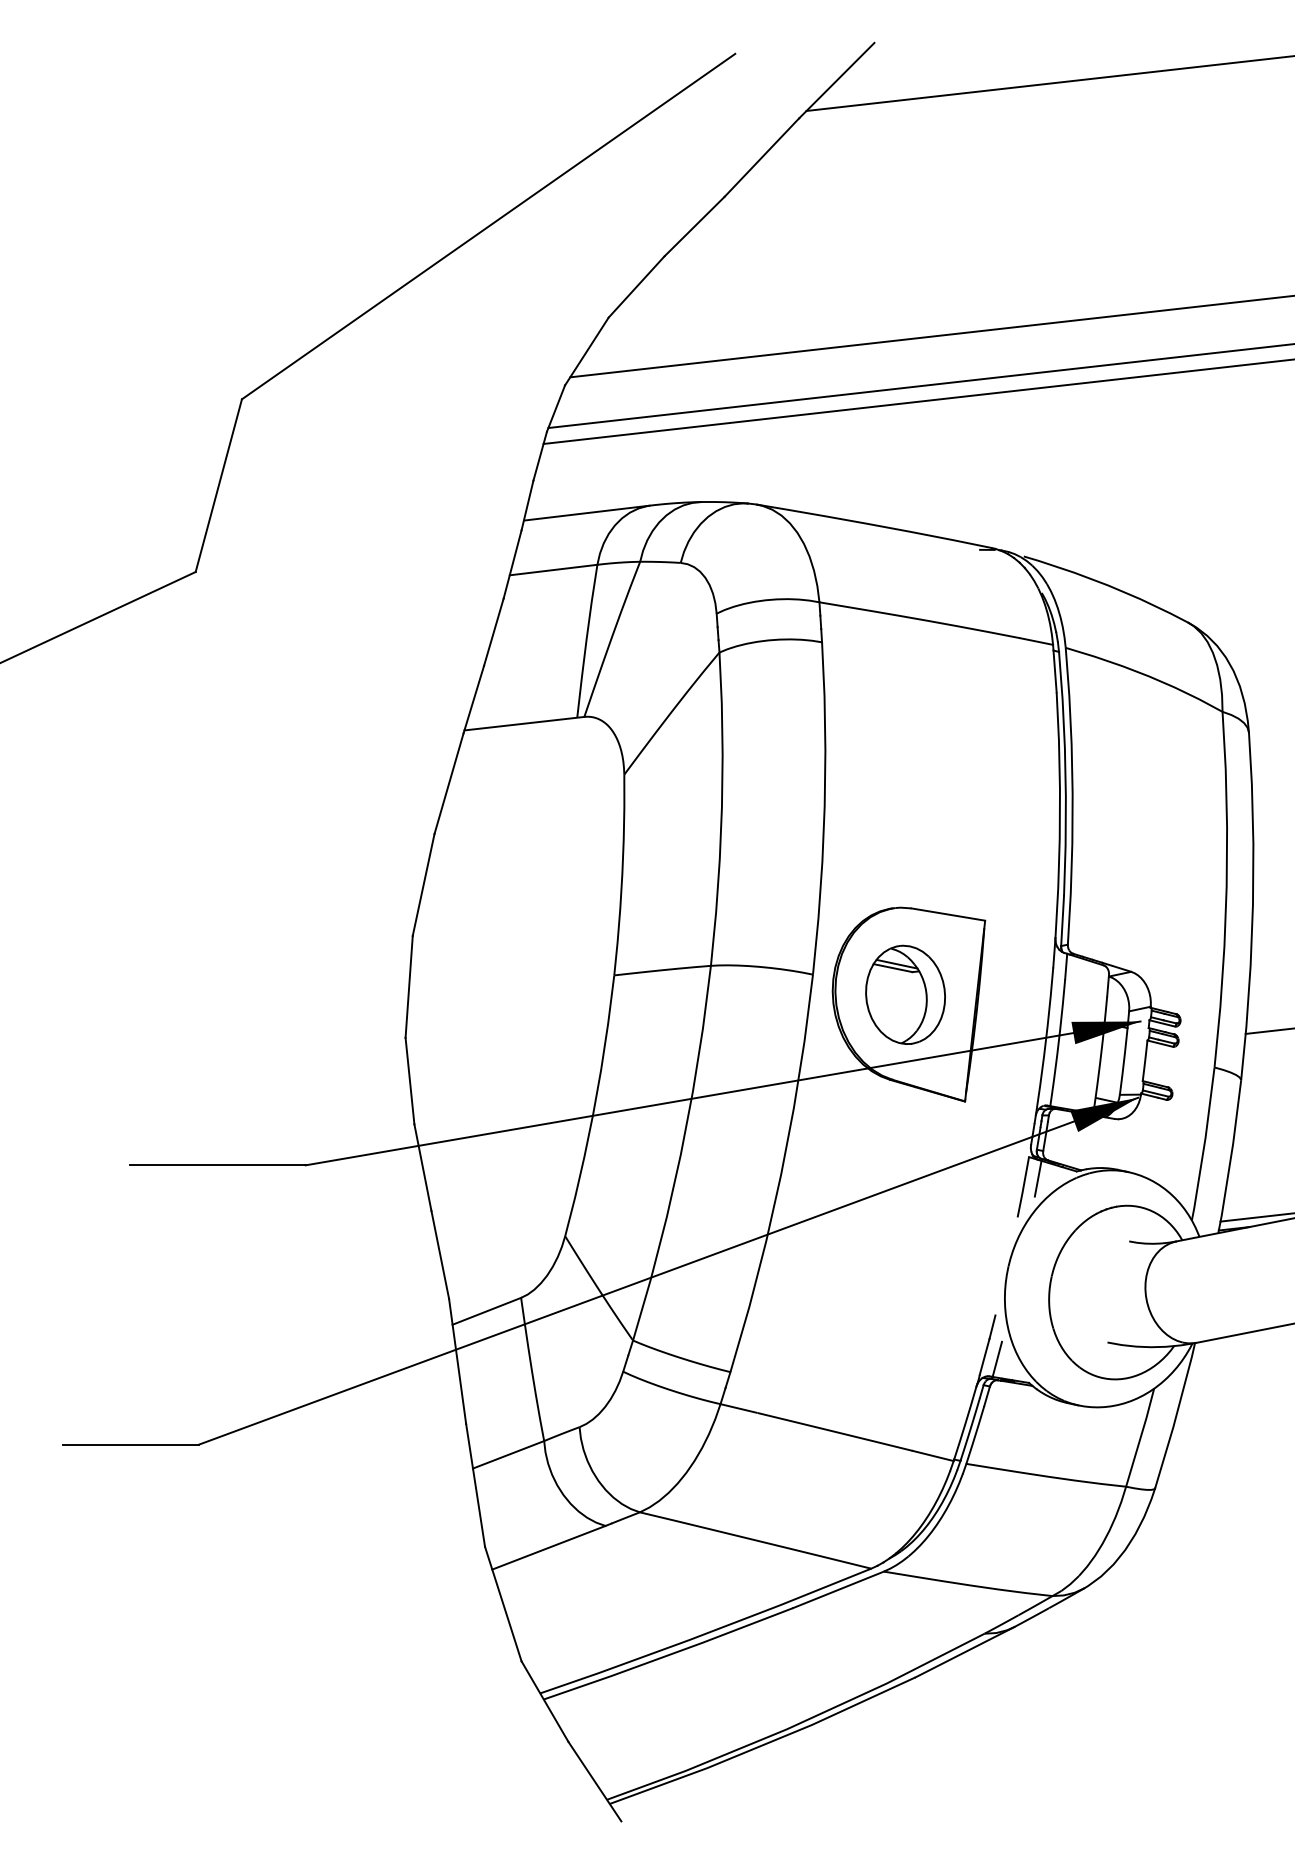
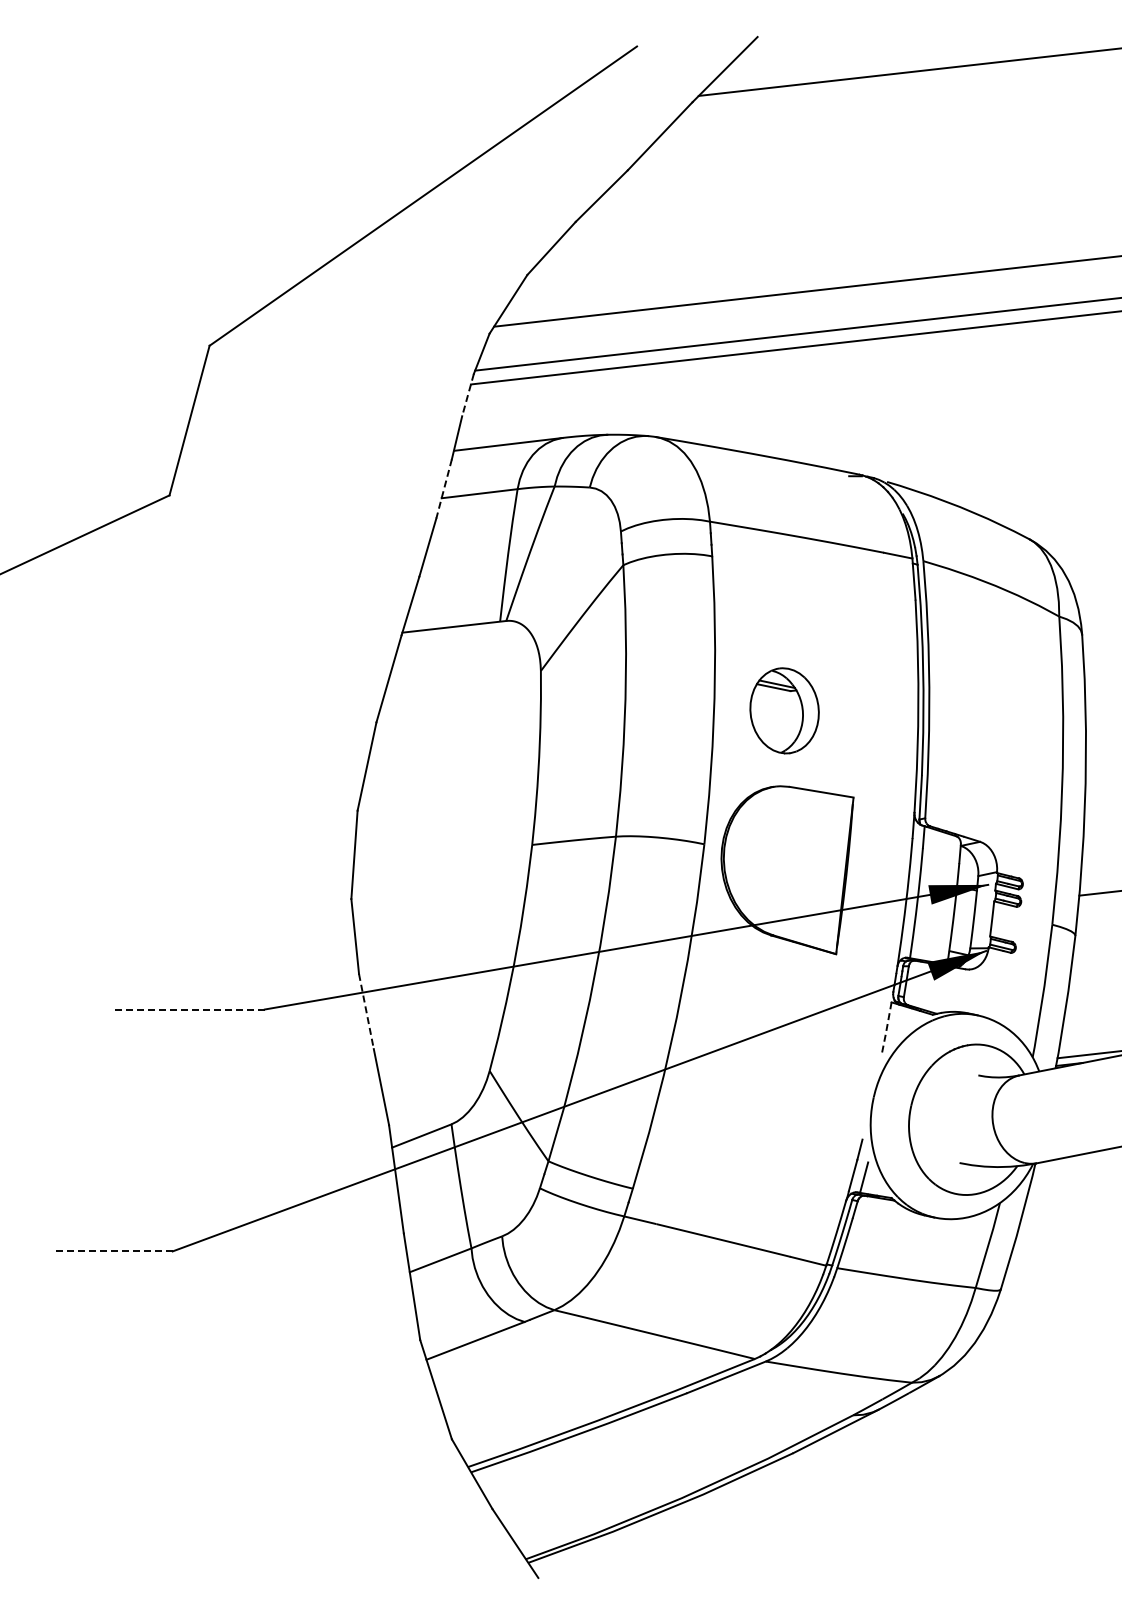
line: (540, 456) -> (468, 395), solid -> dashed
line: (513, 564) -> (444, 488), solid -> dashed
part: (905, 994) -> (784, 710), moved
line: (217, 1165) -> (188, 1009), solid -> dashed
line: (423, 1168) -> (366, 1012), solid -> dashed
line: (1038, 1178) -> (899, 1020), removed
line: (1023, 1188) -> (886, 1029), solid -> dashed
line: (131, 1444) -> (113, 1251), solid -> dashed

